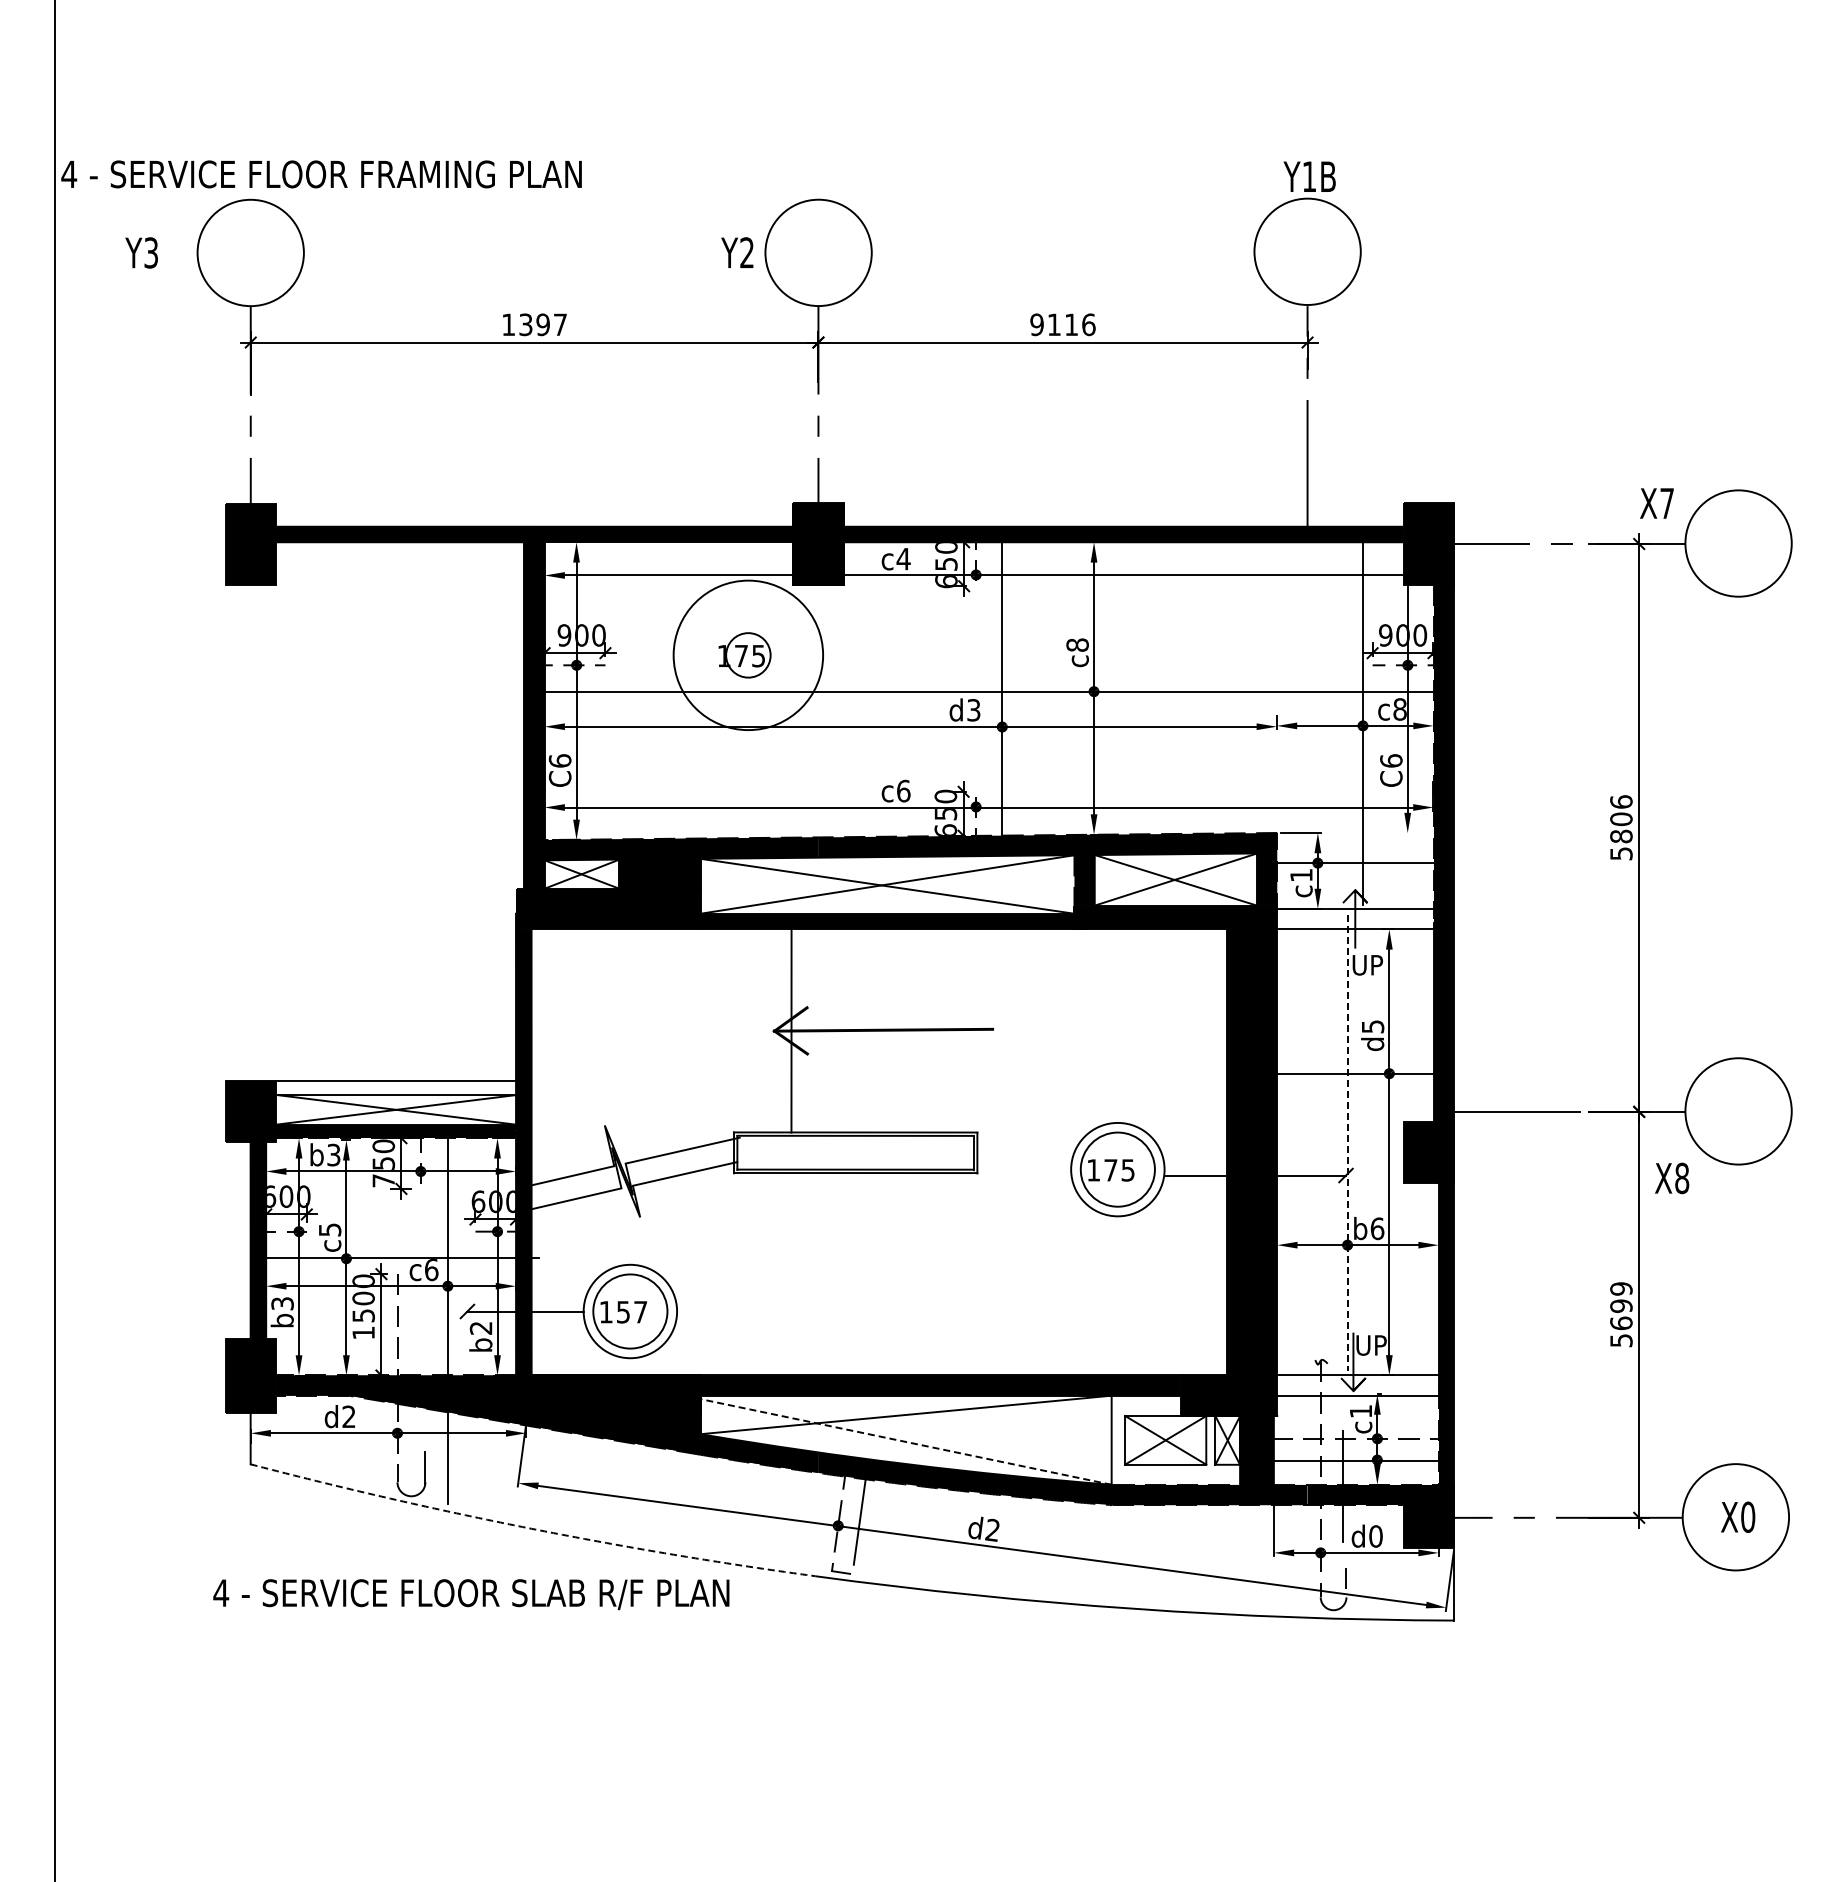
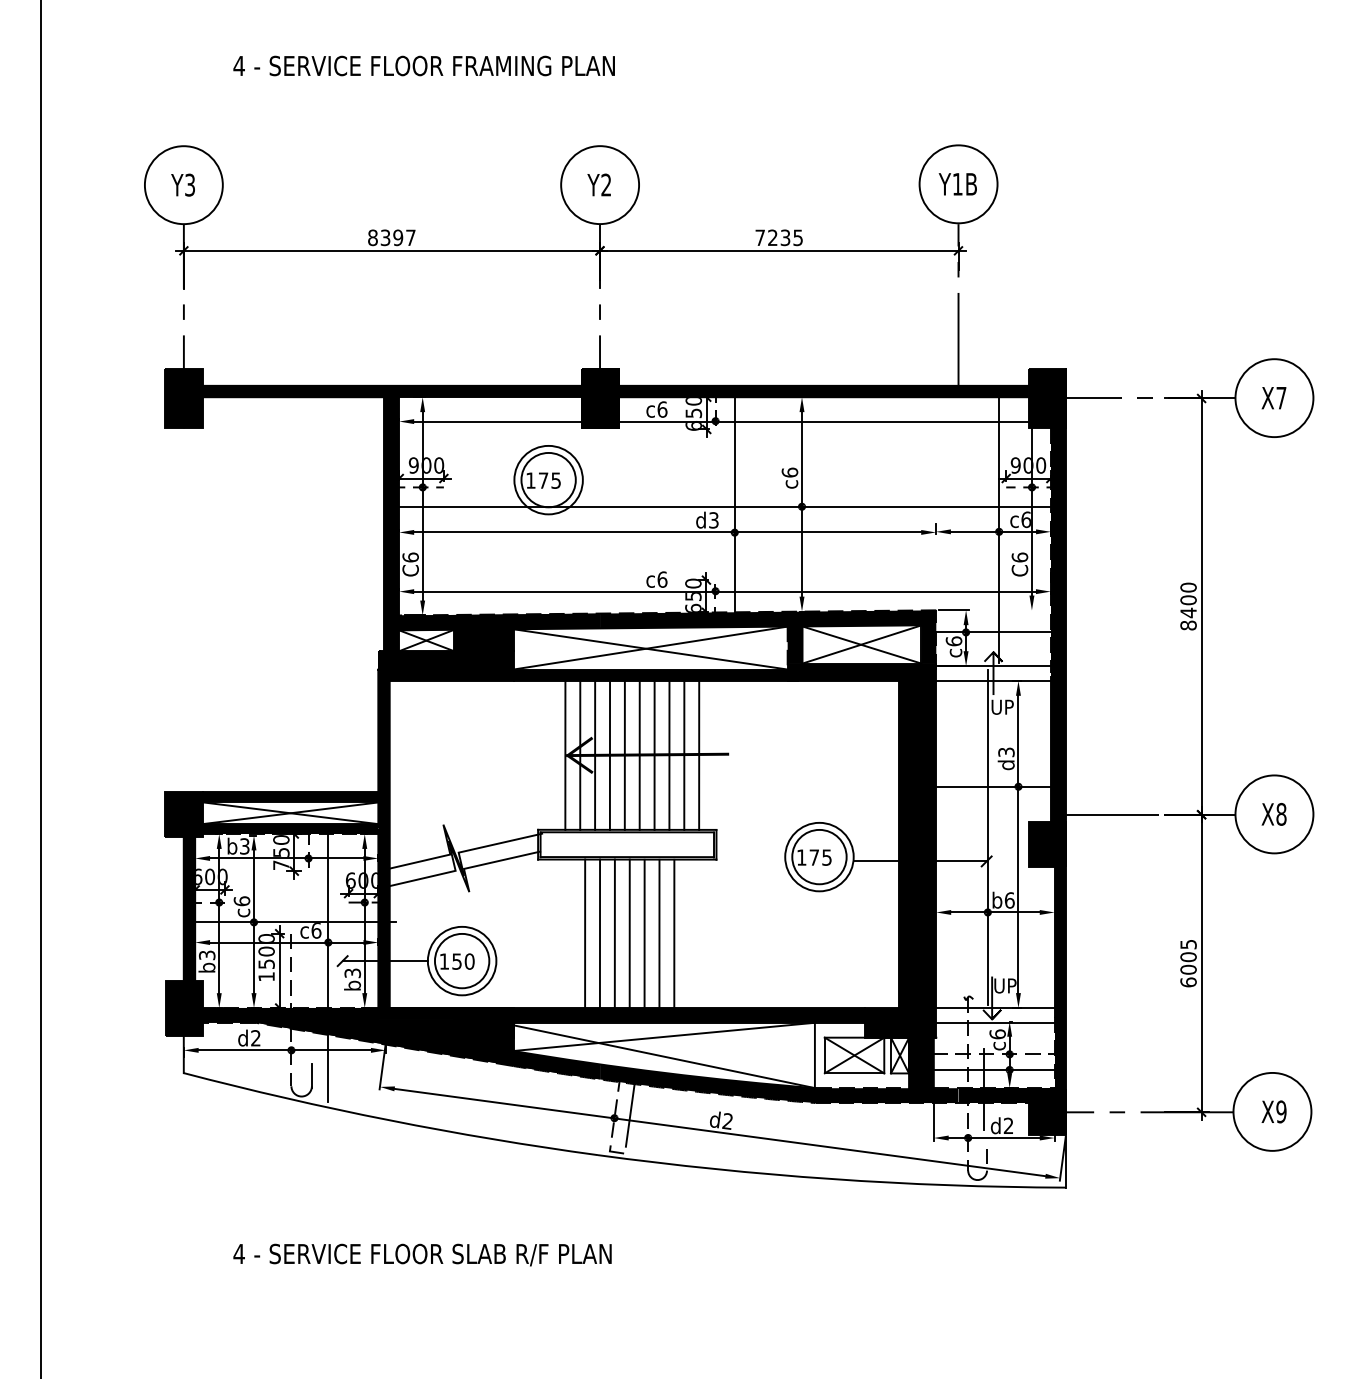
text: (321, 174) -> (424, 66), moved
text: (1309, 176) -> (957, 184), moved
text: (141, 252) -> (182, 184), moved
text: (737, 252) -> (599, 184), moved
text: (508, 324) -> (372, 237), 1397 -> 8397
text: (1062, 324) -> (778, 237), 9116 -> 7235
text: (1656, 503) -> (1273, 398), moved
text: (903, 558) -> (662, 409), c4 -> c6
text: (1077, 644) -> (789, 472), c8 -> c6
circle: (748, 655) -> (548, 480), size x0.62
circle: (748, 655) -> (548, 480), size x1.67
text: (1399, 709) -> (1025, 519), c8 -> c6
text: (1621, 827) -> (1188, 606), 5806 -> 8400
text: (1301, 874) -> (954, 640), c1 -> c6
text: (1372, 1026) -> (1006, 752), d5 -> d3
line: (771, 1030) -> (565, 755), added
line: (811, 1030) -> (594, 755), added
line: (832, 1030) -> (610, 755), added
line: (852, 1030) -> (624, 755), added
line: (872, 1030) -> (639, 755), added
line: (892, 1030) -> (654, 755), added
line: (913, 1030) -> (669, 755), added
line: (933, 1030) -> (684, 755), added
line: (953, 1030) -> (698, 755), added
fill: (396, 1087) -> (290, 796), added
line: (1347, 1143) -> (987, 837), dashed -> solid
text: (1672, 1178) -> (1274, 814), moved
text: (329, 1229) -> (241, 900), c5 -> c6
line: (798, 1273) -> (585, 933), added
line: (818, 1274) -> (600, 933), added
line: (838, 1274) -> (614, 933), added
line: (858, 1274) -> (629, 933), added
line: (879, 1274) -> (644, 933), added
line: (899, 1274) -> (659, 933), added
line: (919, 1274) -> (674, 933), added
text: (640, 1312) -> (469, 961), 157 -> 150
text: (1621, 1314) -> (1188, 963), 5699 -> 6005
text: (481, 1327) -> (353, 972), b2 -> b3
text: (1360, 1411) -> (997, 1034), c1 -> c6
line: (906, 1441) -> (664, 1056), dashed -> solid
text: (1748, 1516) -> (1281, 1111), X0 -> X9
arc: (531, 1528) -> (389, 1120), dashed -> solid
text: (1375, 1536) -> (1008, 1126), d0 -> d2
text: (471, 1594) -> (422, 1255), moved

